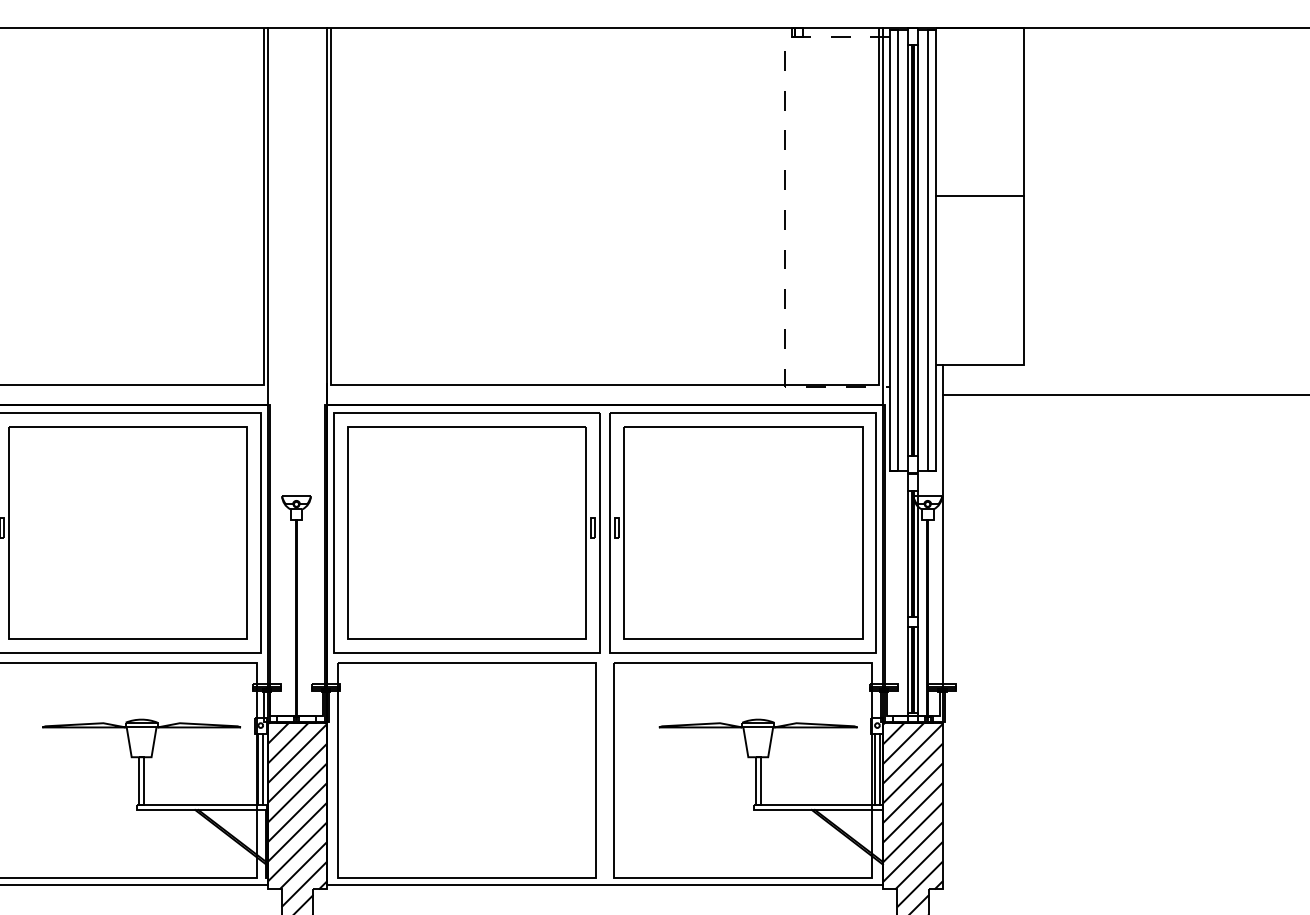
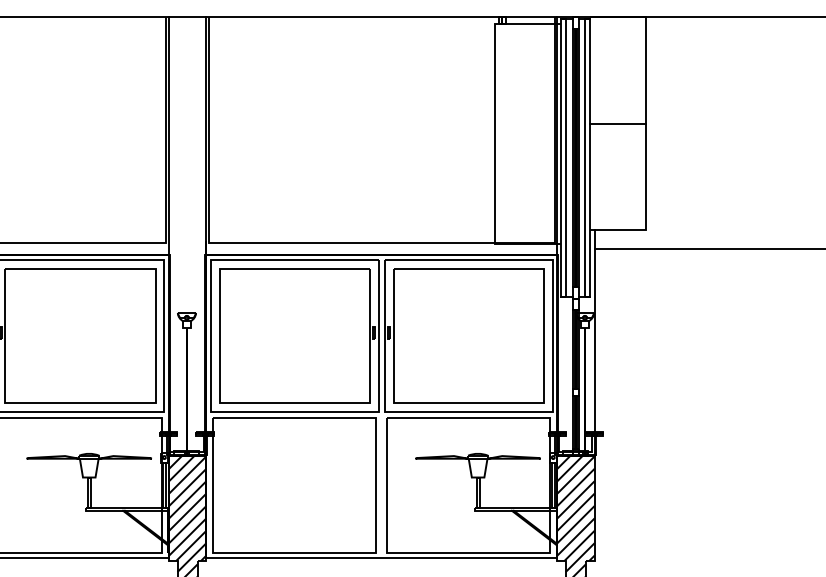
line: (784, 213) -> (494, 134), dashed -> solid

